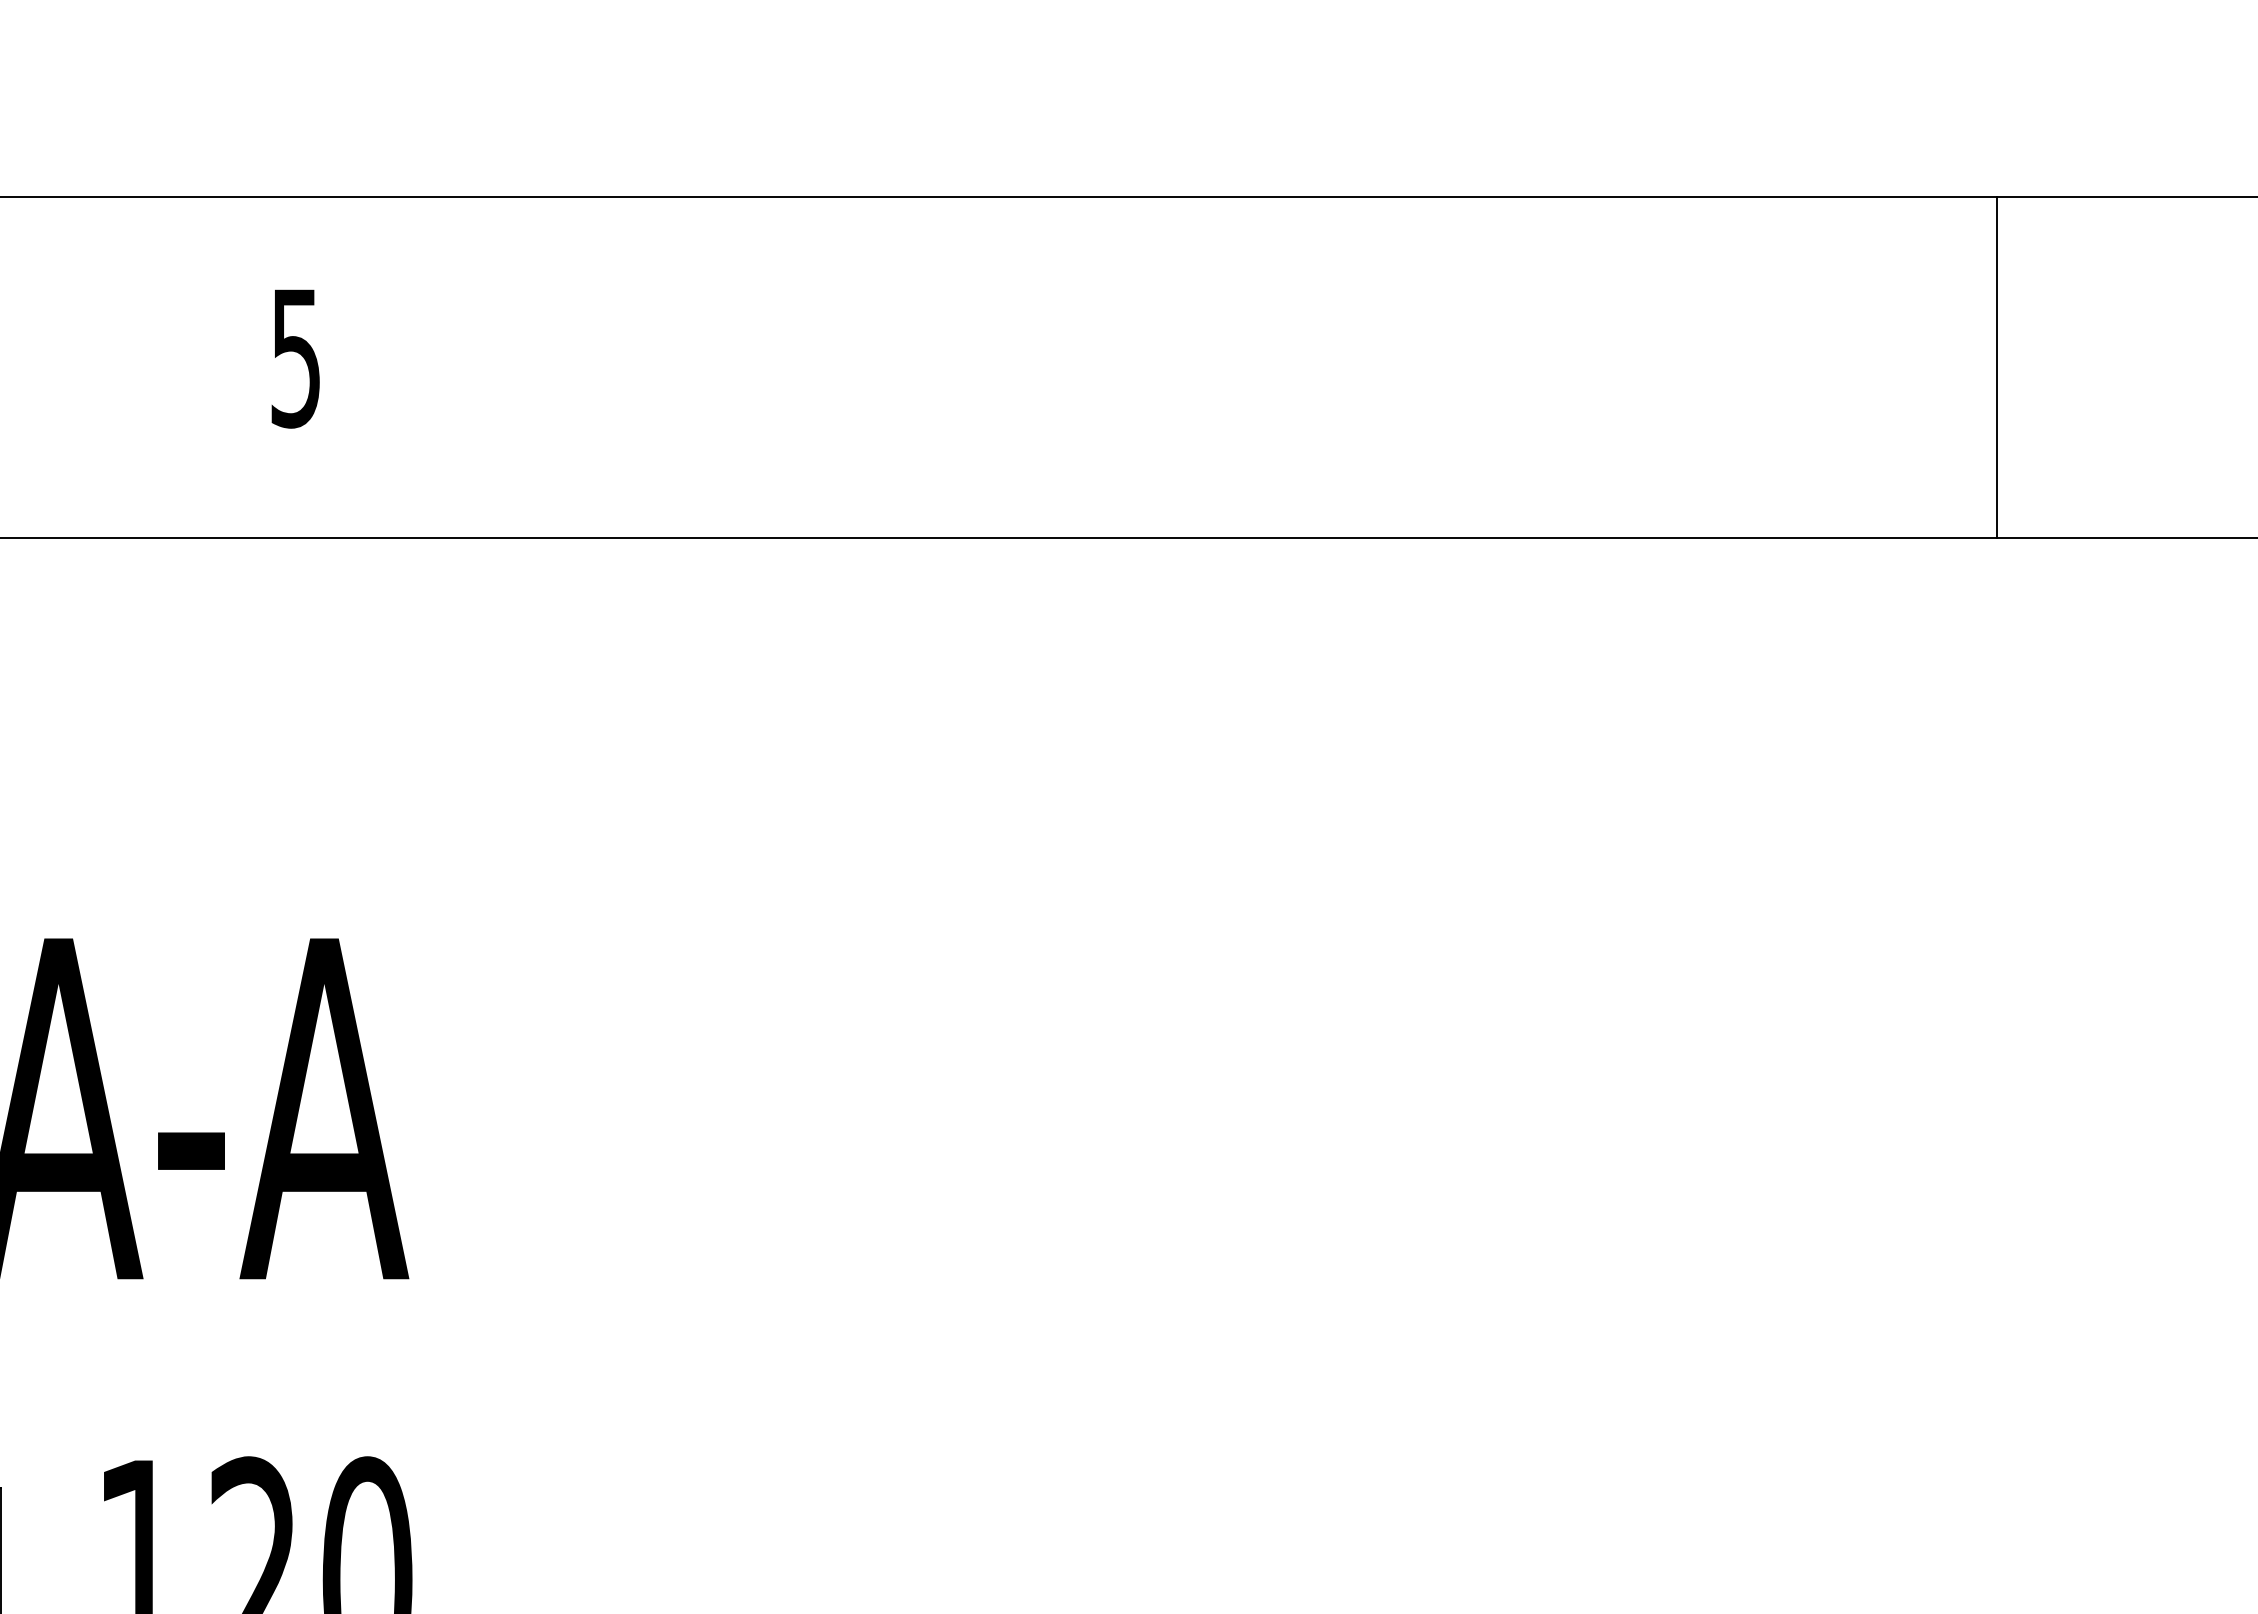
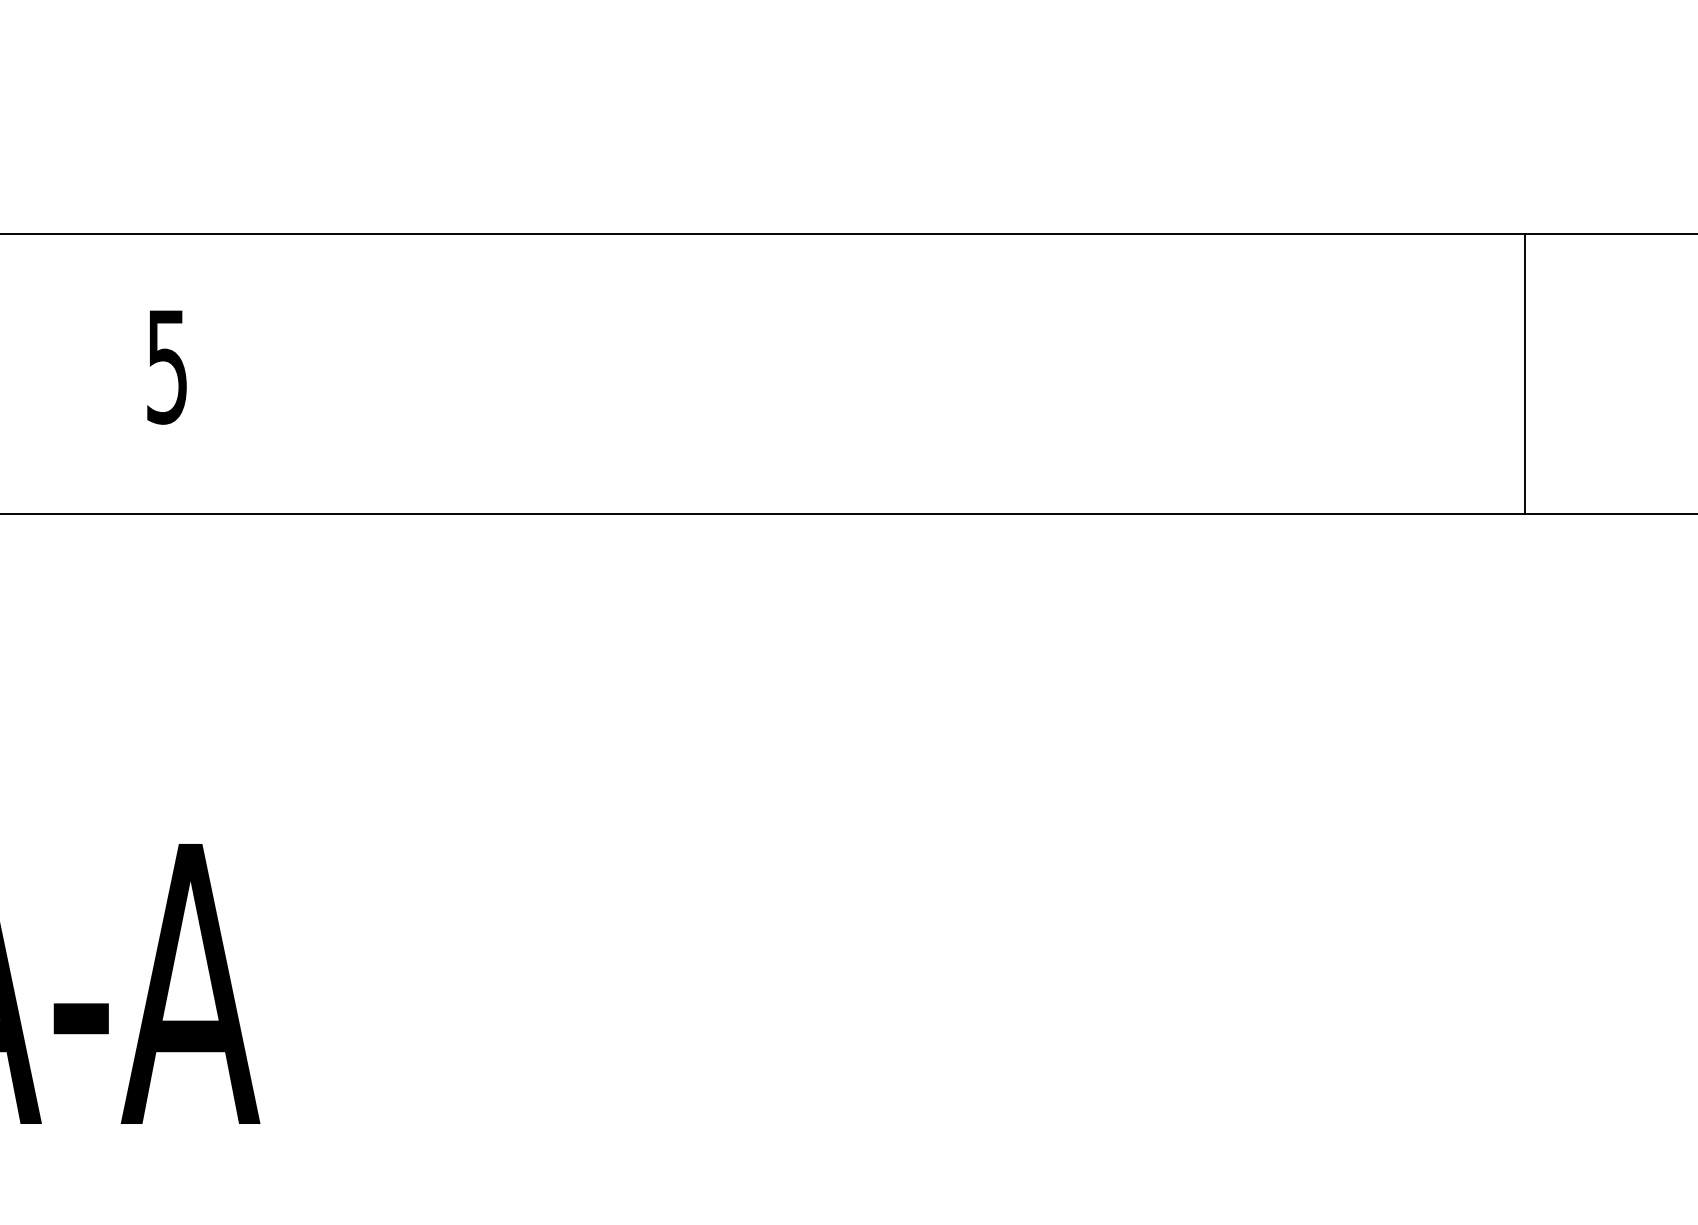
line: (1997, 366) -> (1524, 373), moved

